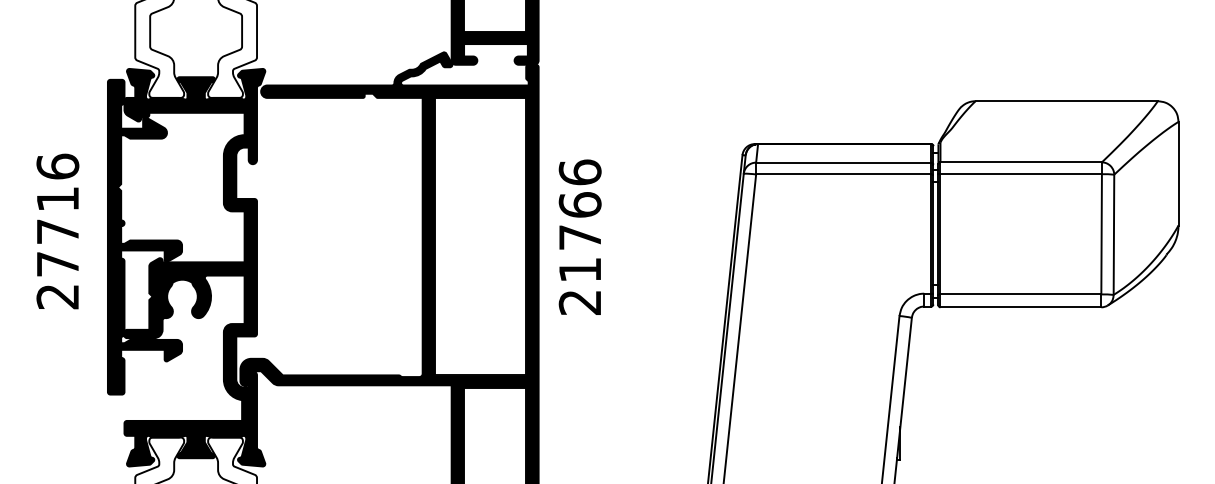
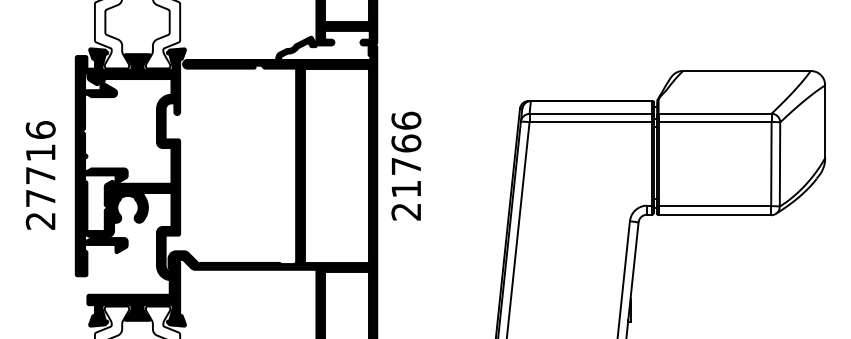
text: (57, 231) -> (40, 175), moved

